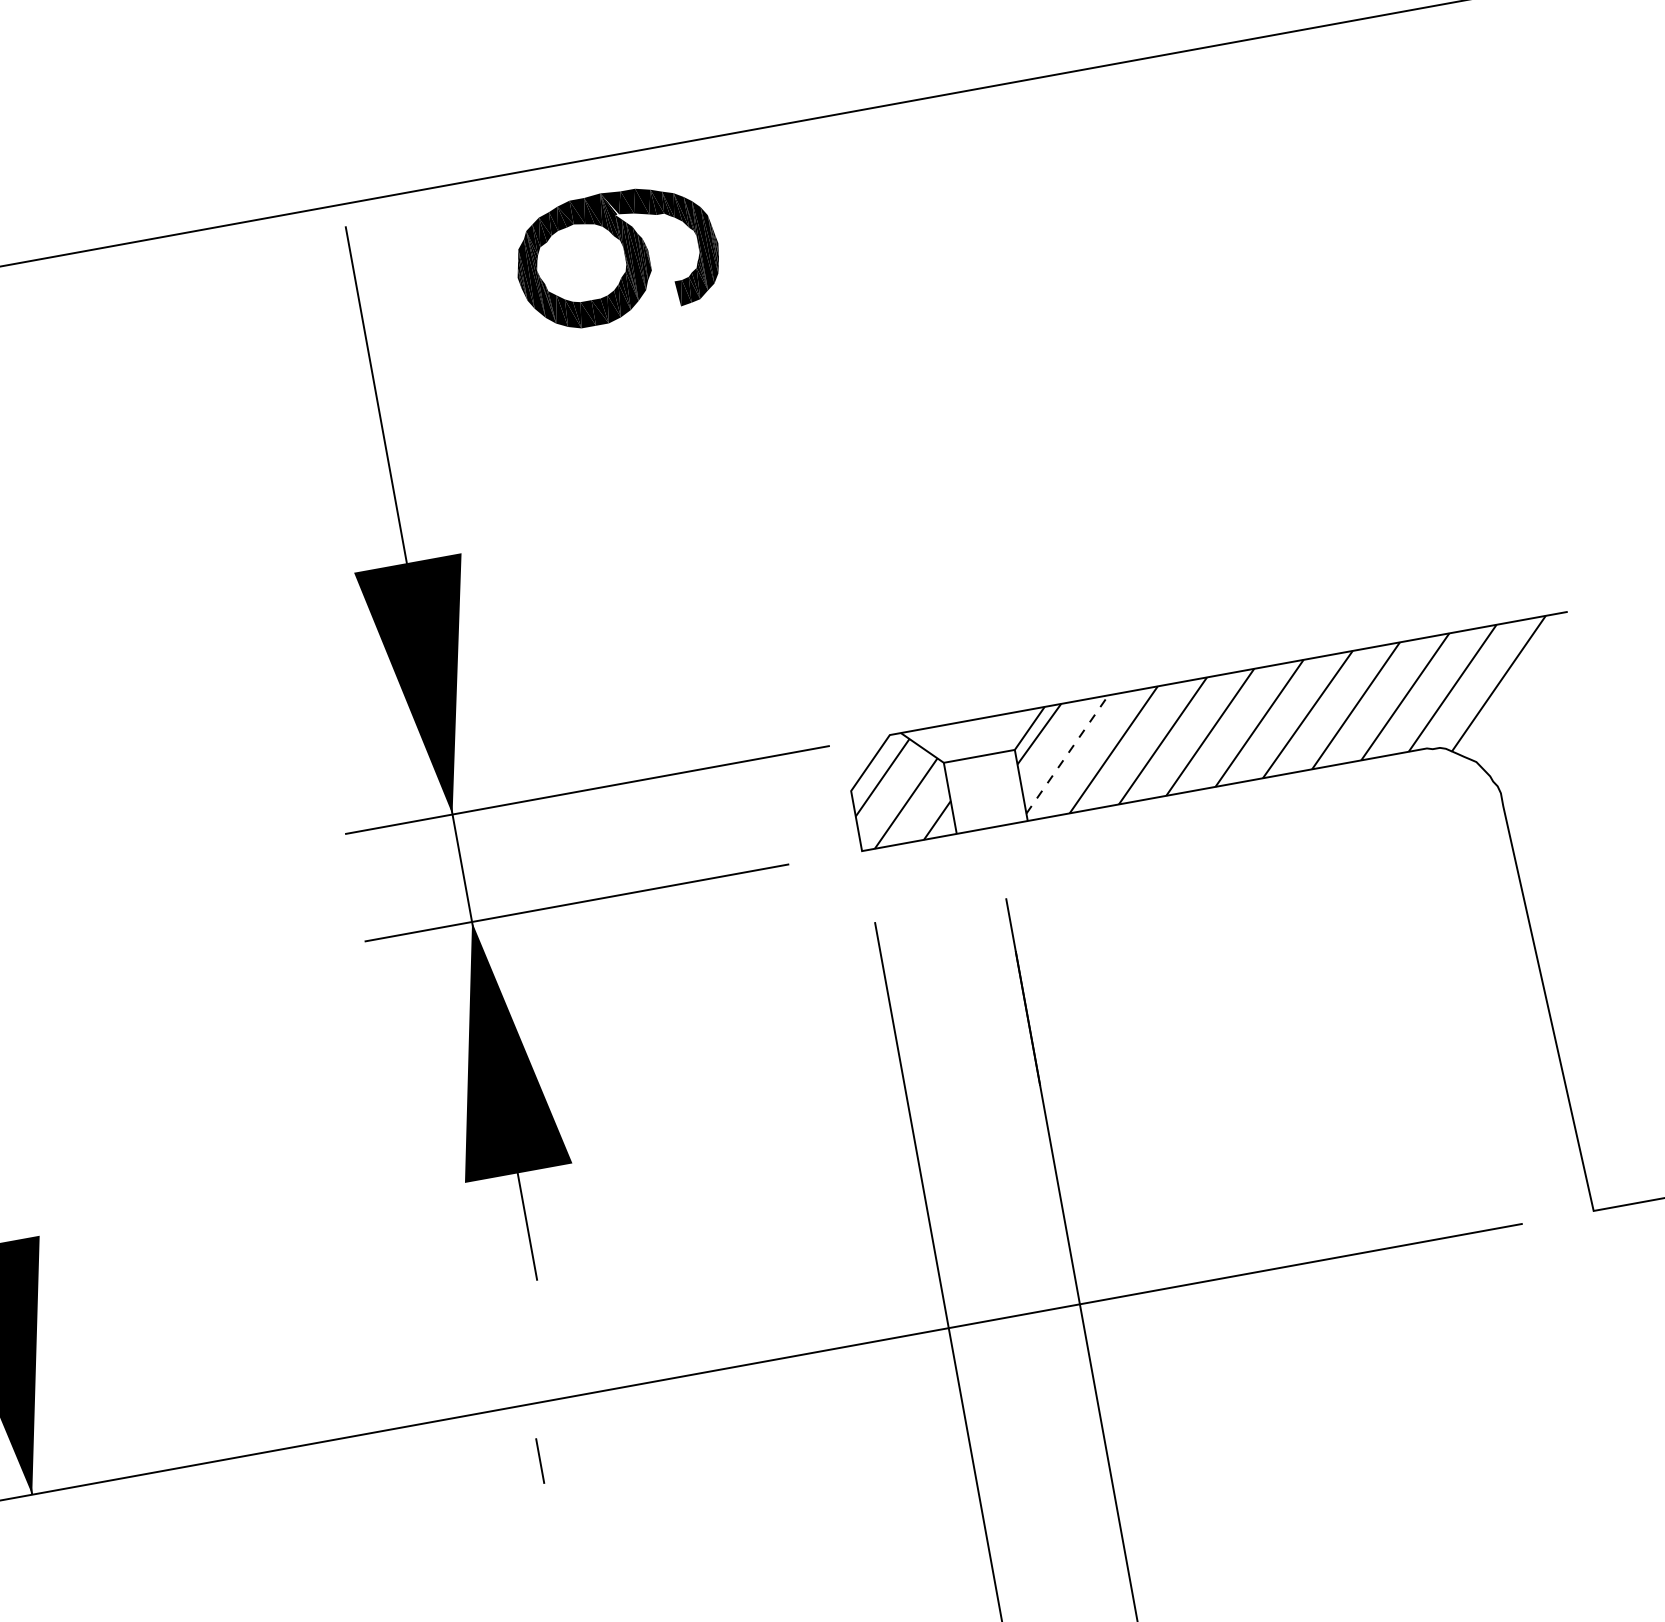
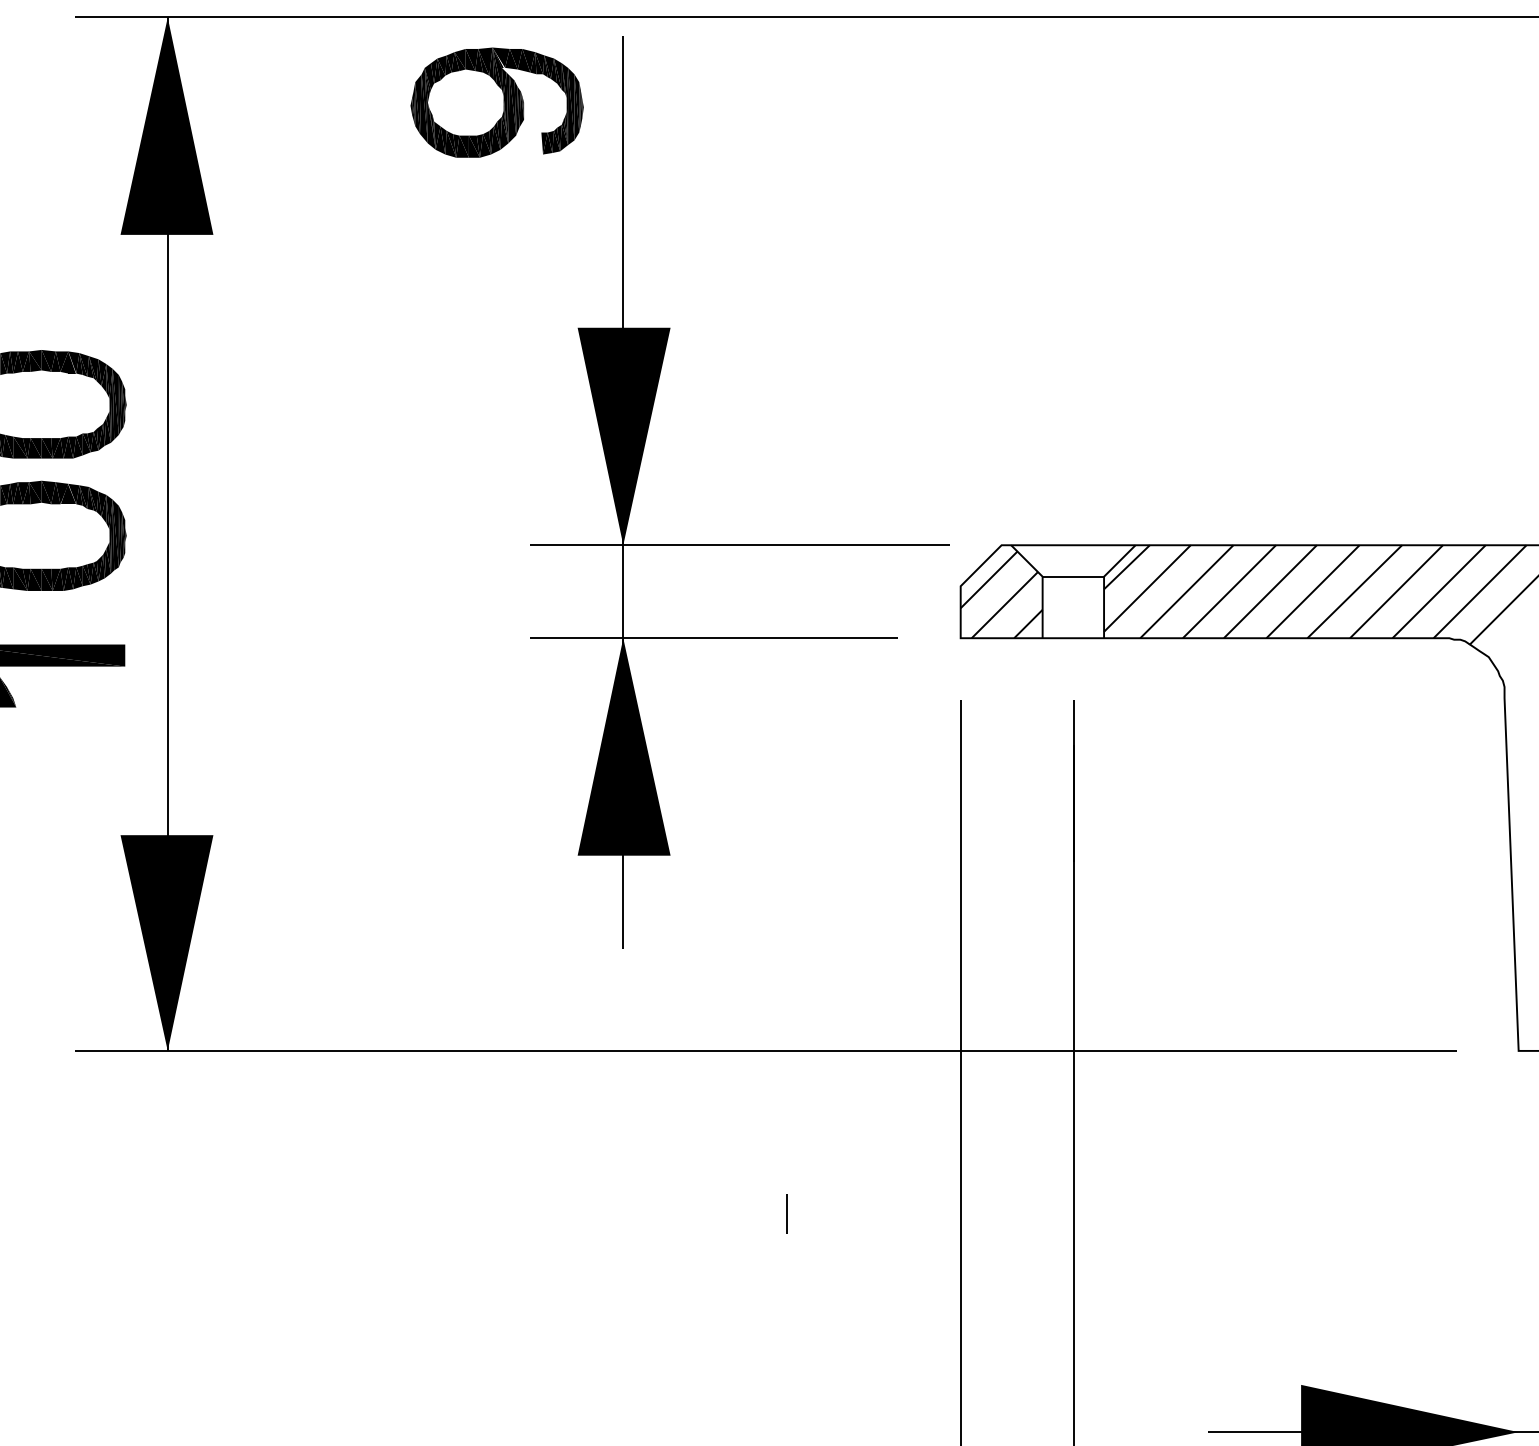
part: (616, 256) -> (496, 102), moved
line: (1067, 754) -> (1147, 588), dashed -> solid
line: (539, 1460) -> (786, 1213), moved

